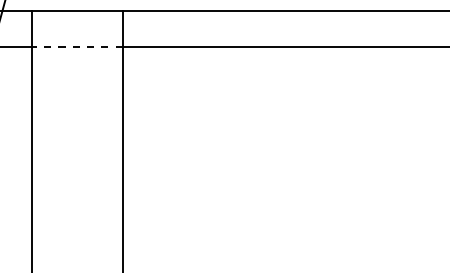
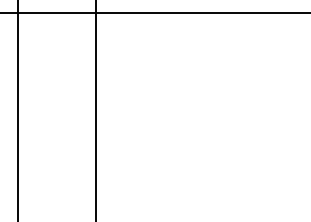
line: (76, 46) -> (56, 12), dashed -> solid

